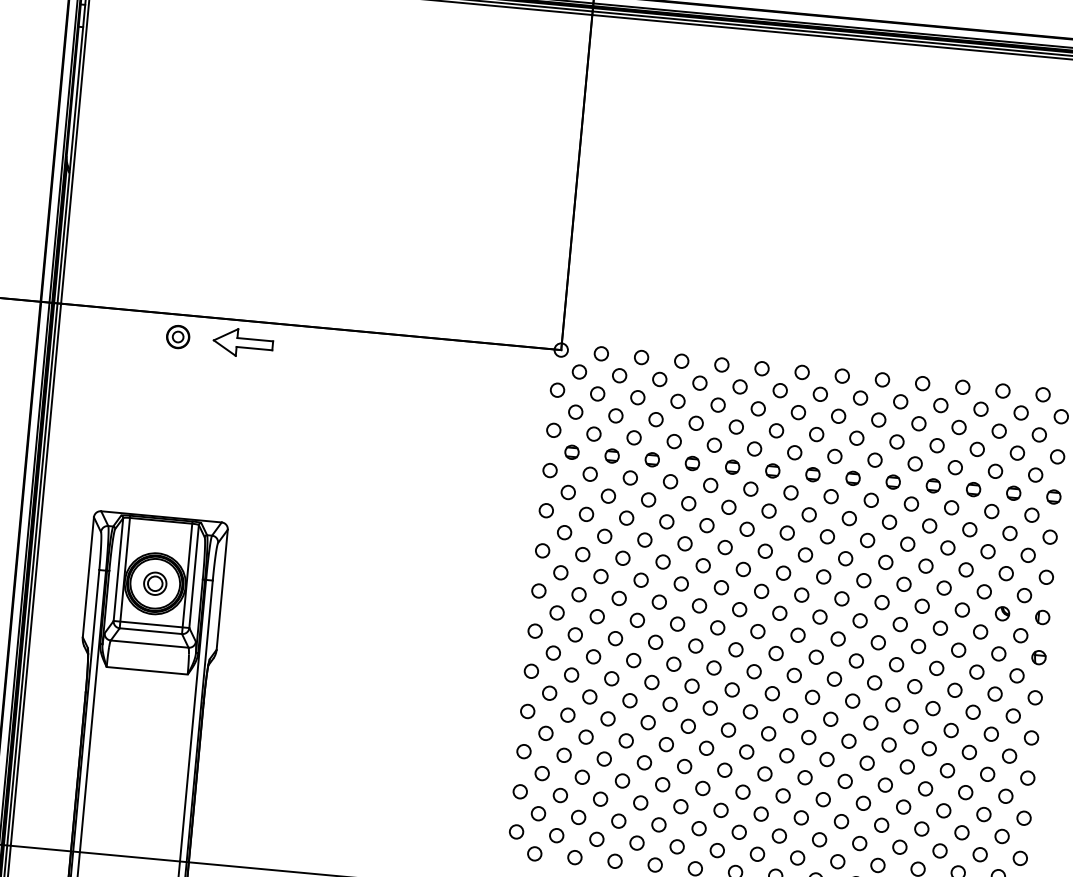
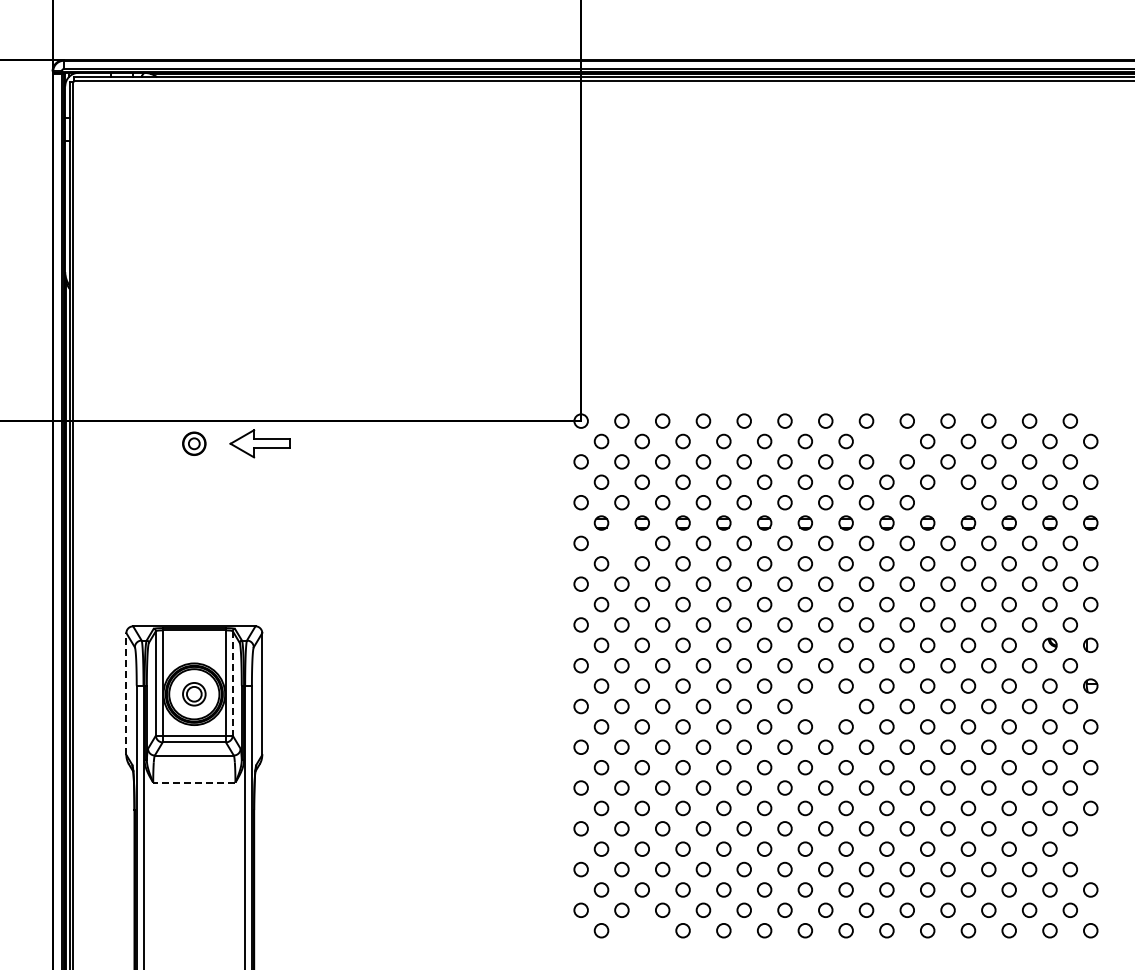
circle: (860, 398) -> (886, 441), removed
circle: (914, 463) -> (947, 502), removed
circle: (589, 474) -> (621, 543), removed
line: (88, 576) -> (126, 693), solid -> dashed
line: (193, 576) -> (232, 683), solid -> dashed
circle: (775, 653) -> (825, 706), removed
line: (146, 670) -> (193, 782), solid -> dashed
circle: (1023, 817) -> (1090, 848), removed
circle: (574, 857) -> (641, 930), removed

